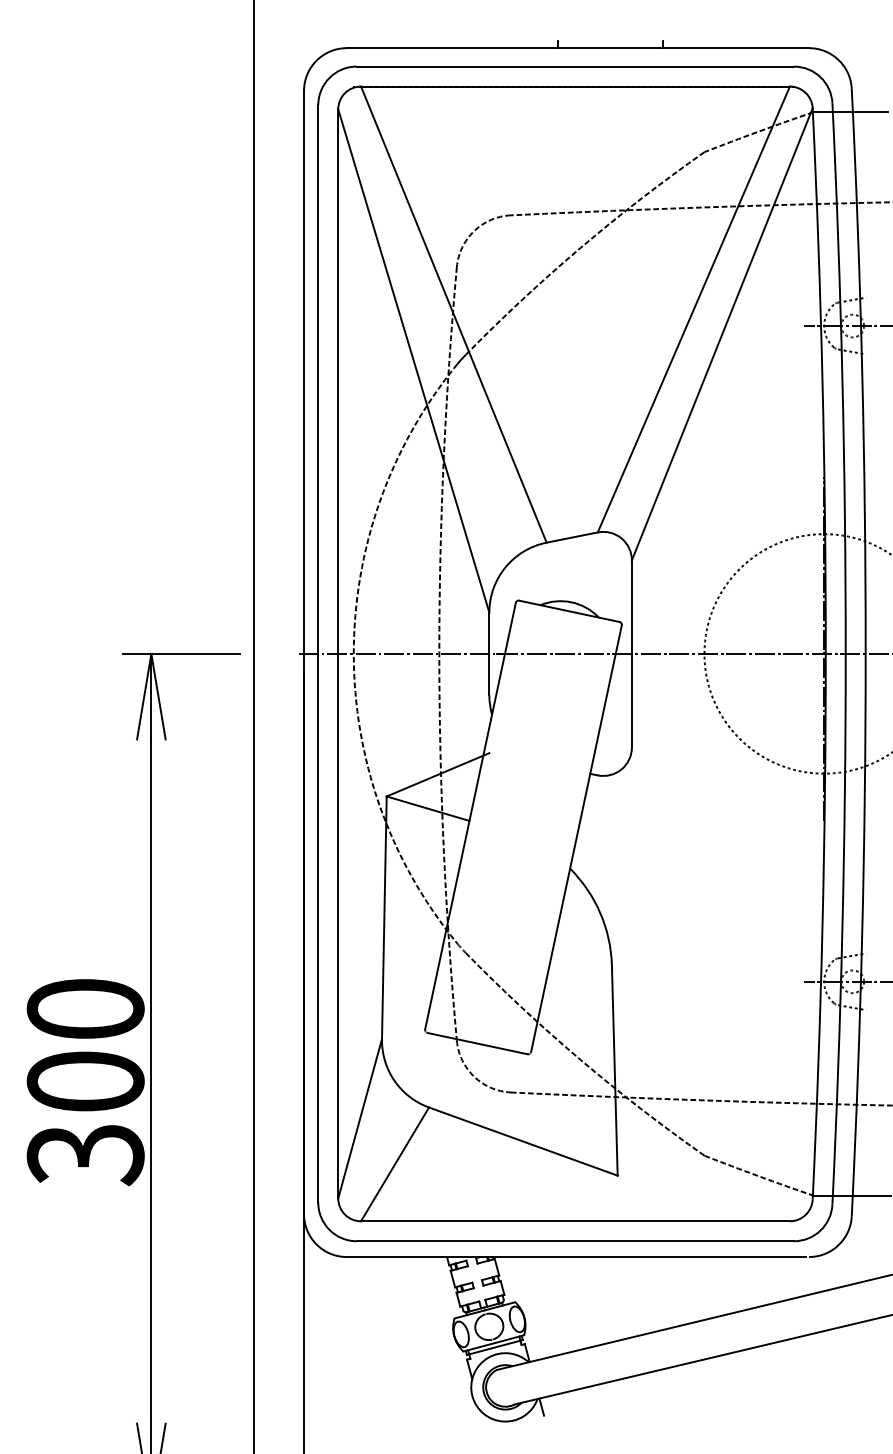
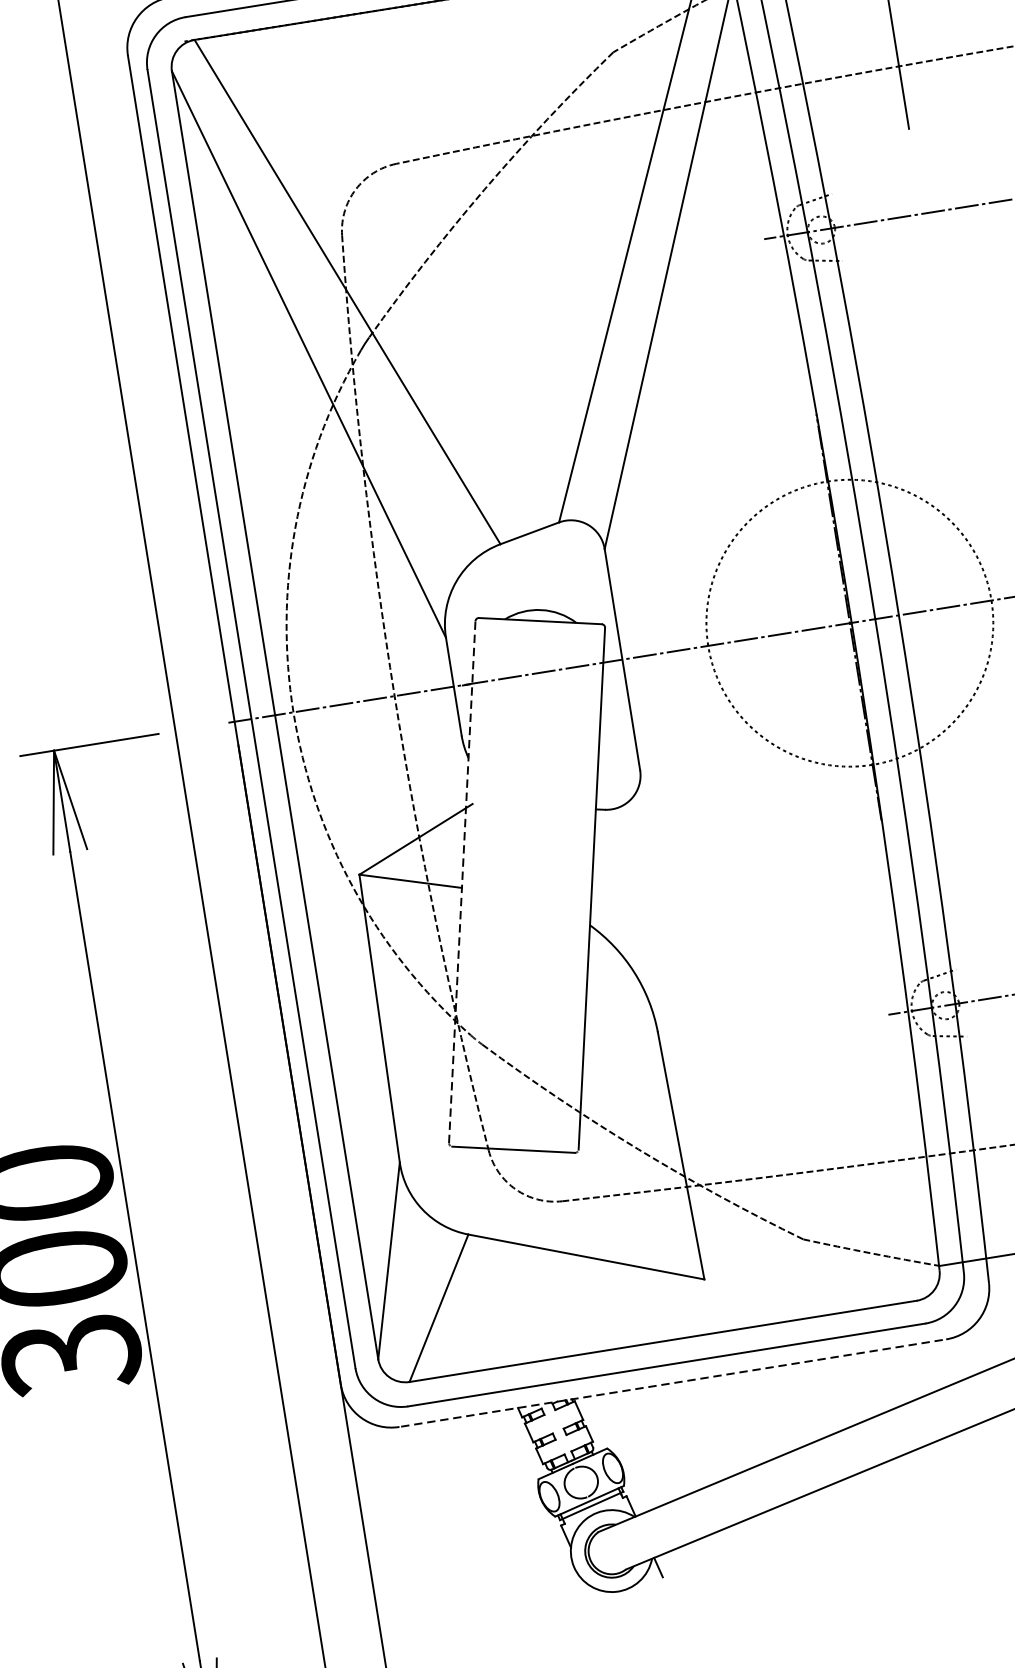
line: (470, 815) -> (462, 881), solid -> dashed
line: (576, 1257) -> (671, 1384), solid -> dashed

